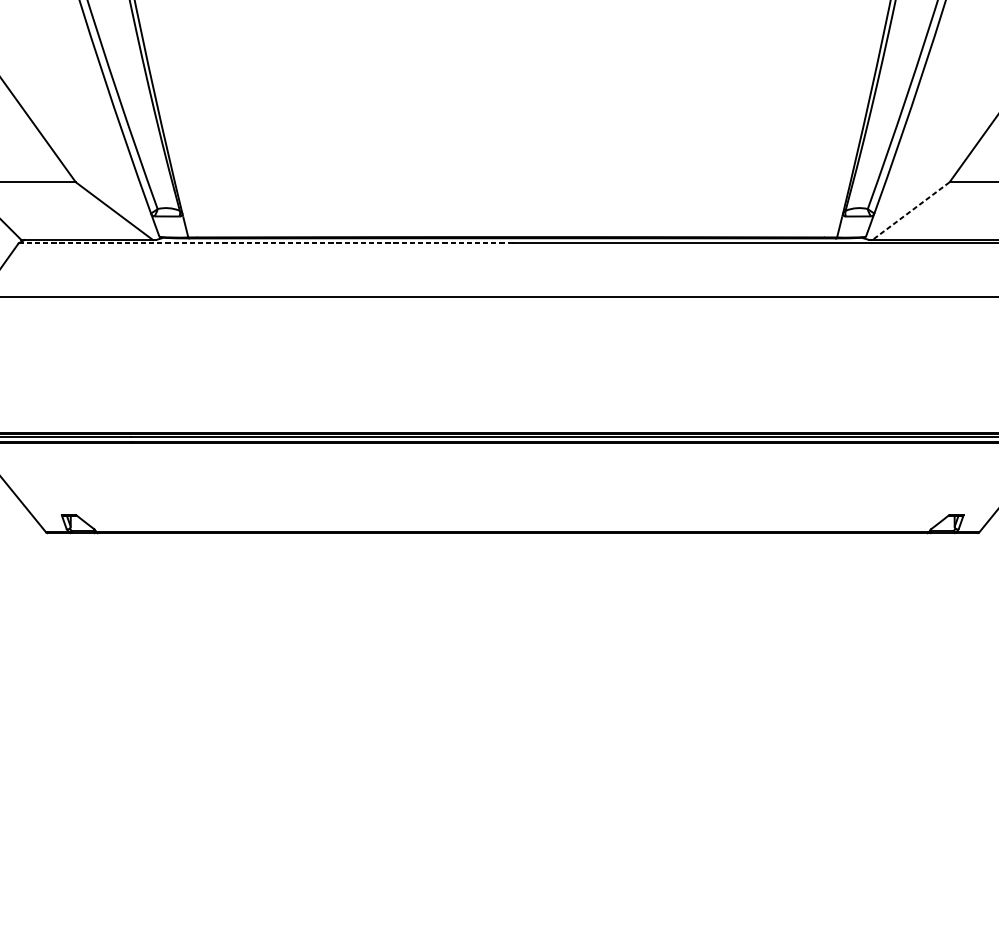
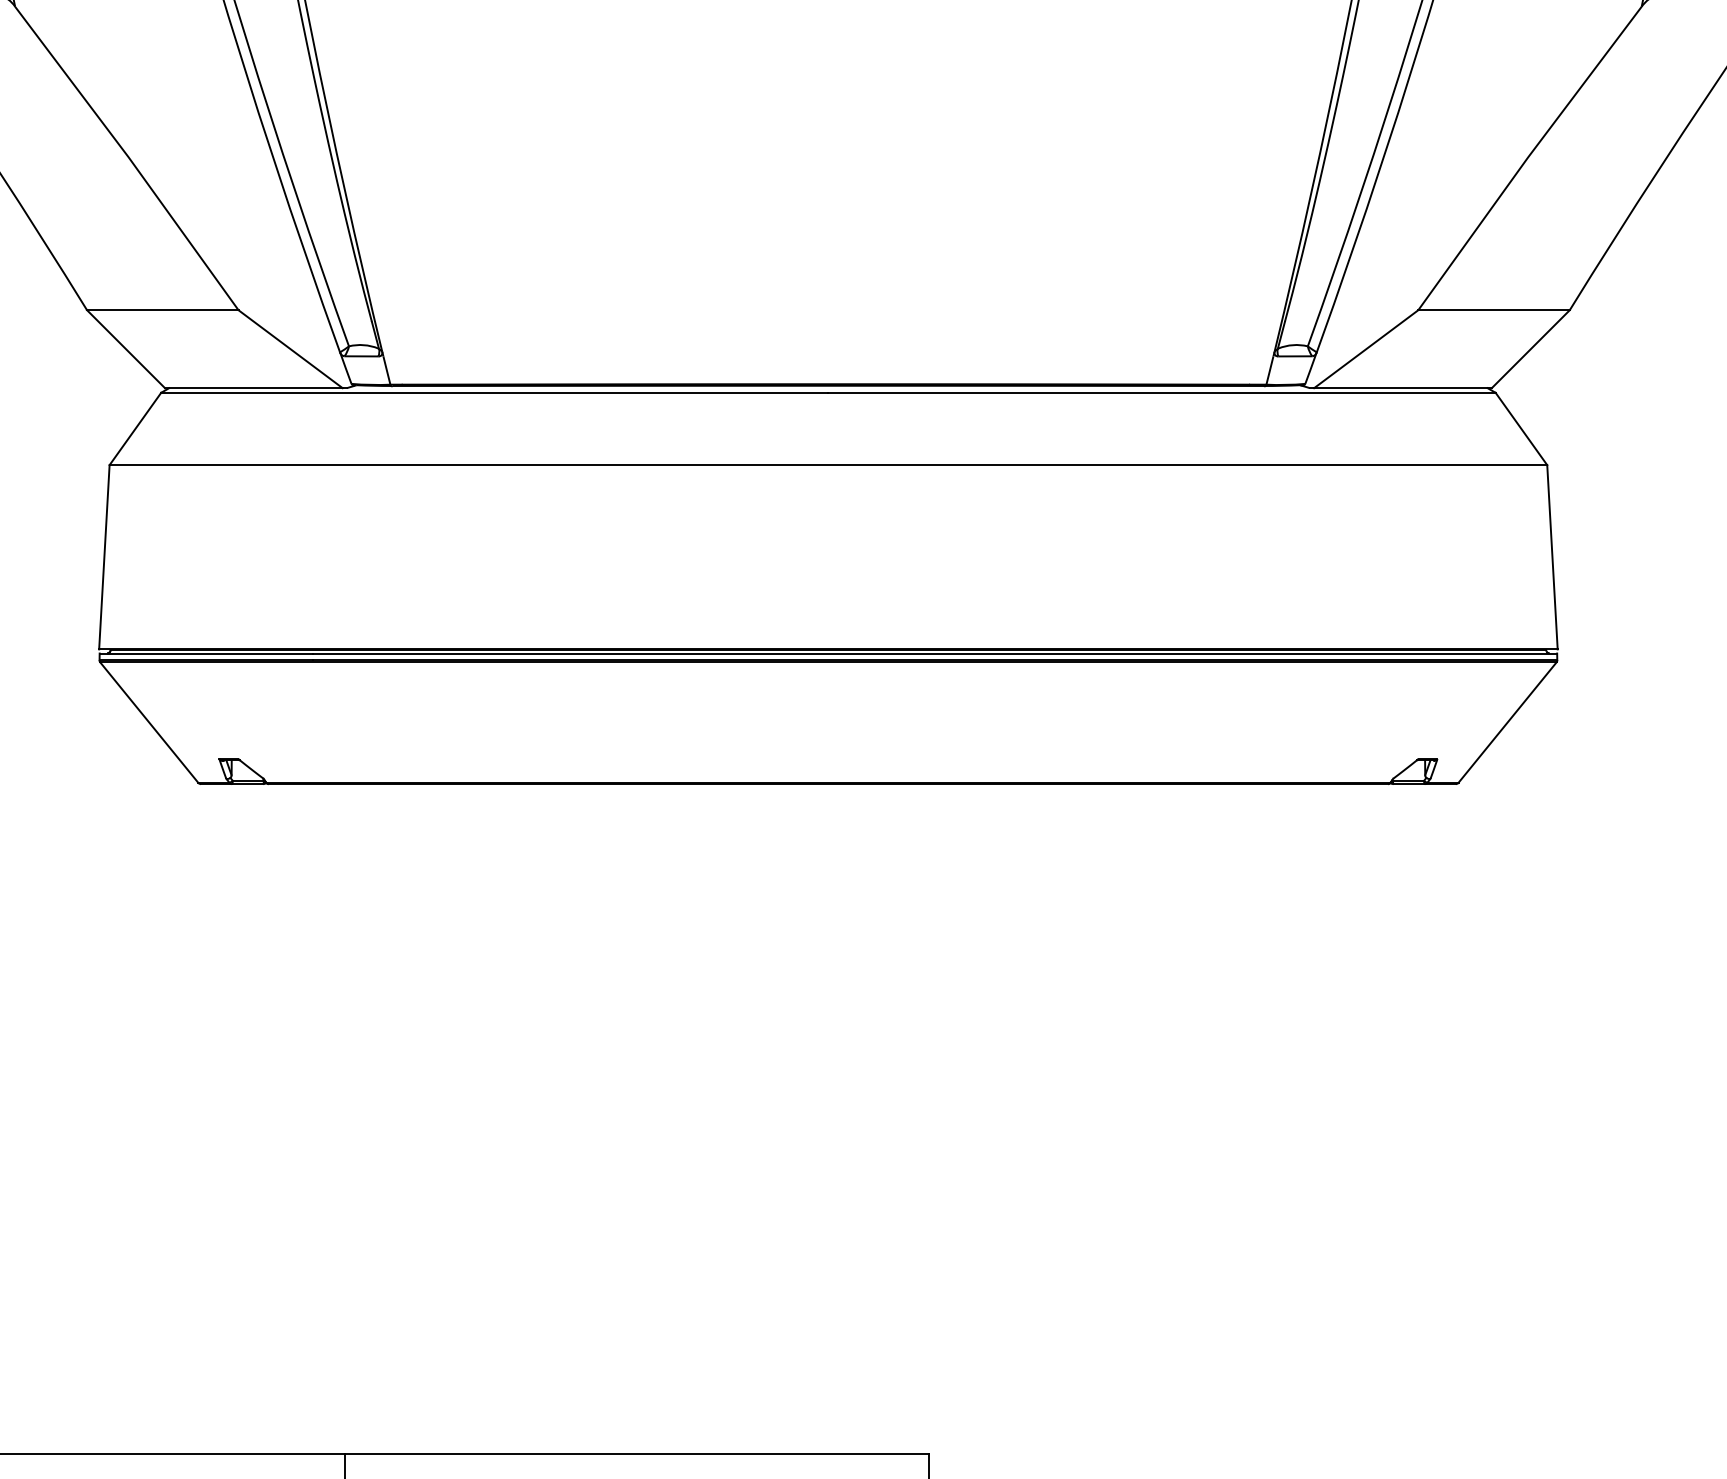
line: (910, 211) -> (1365, 349), dashed -> solid
line: (265, 243) -> (494, 392), dashed -> solid

